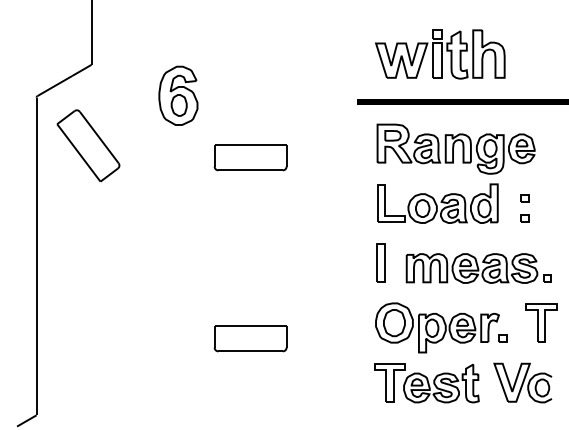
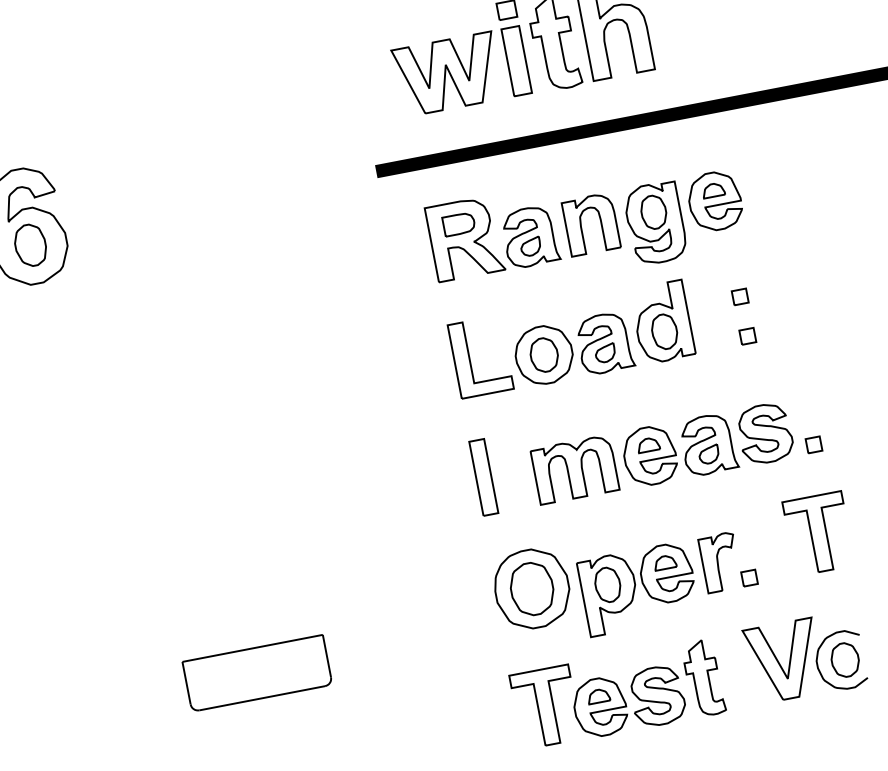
part: (250, 157) -> (189, 320), removed

